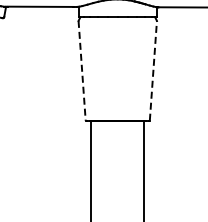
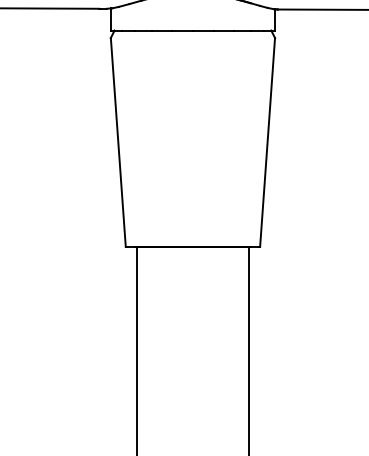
line: (153, 70) -> (267, 141), dashed -> solid
line: (82, 71) -> (119, 143), dashed -> solid

